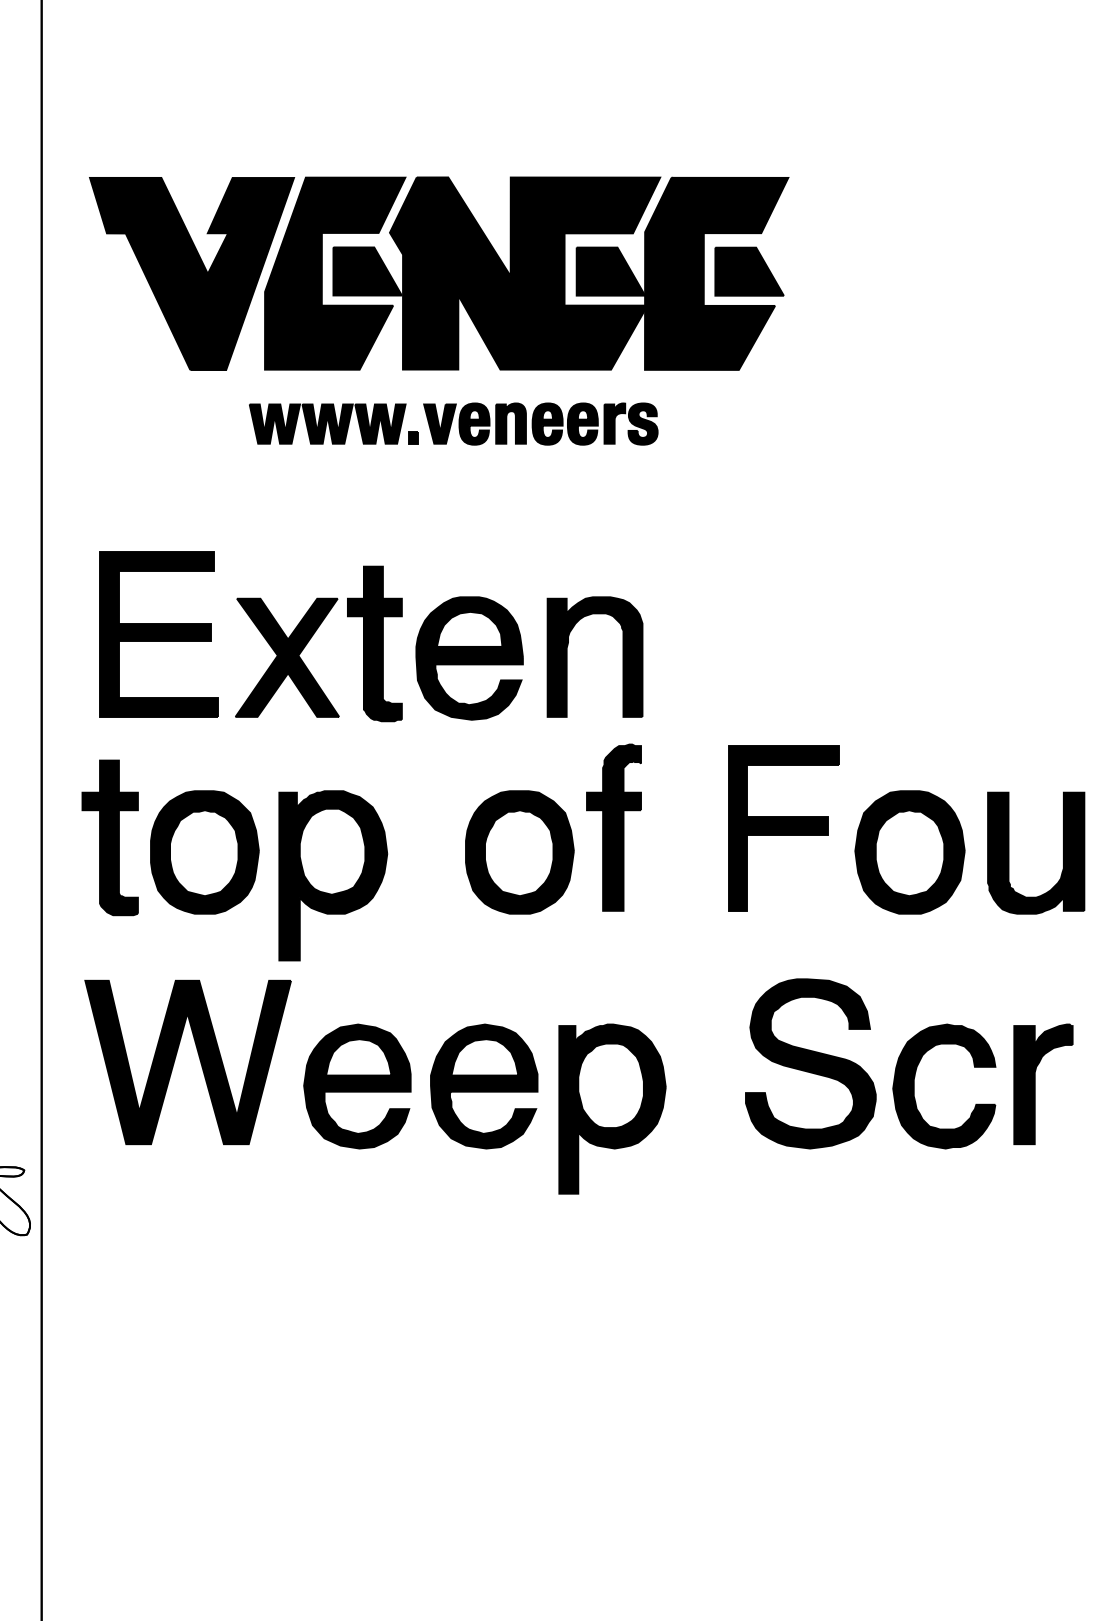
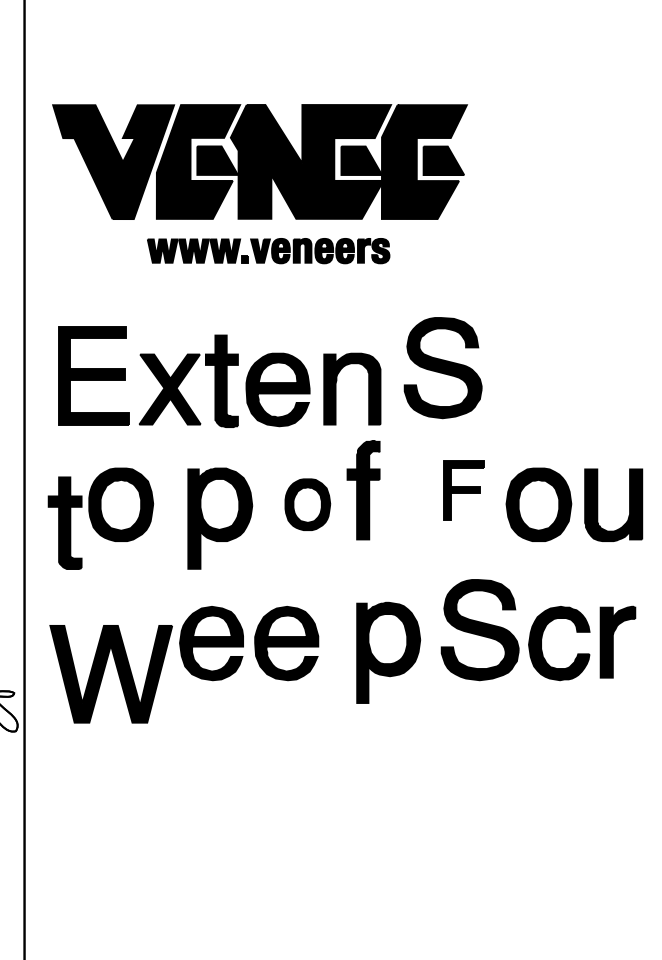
part: (747, 622) -> (442, 368), added
part: (782, 828) -> (463, 490), size x0.6
part: (109, 836) -> (64, 522), moved
part: (519, 851) -> (307, 504), size x0.7
part: (333, 875) -> (220, 518), moved
part: (176, 1059) -> (104, 672), moved
part: (612, 1108) -> (388, 652), moved

